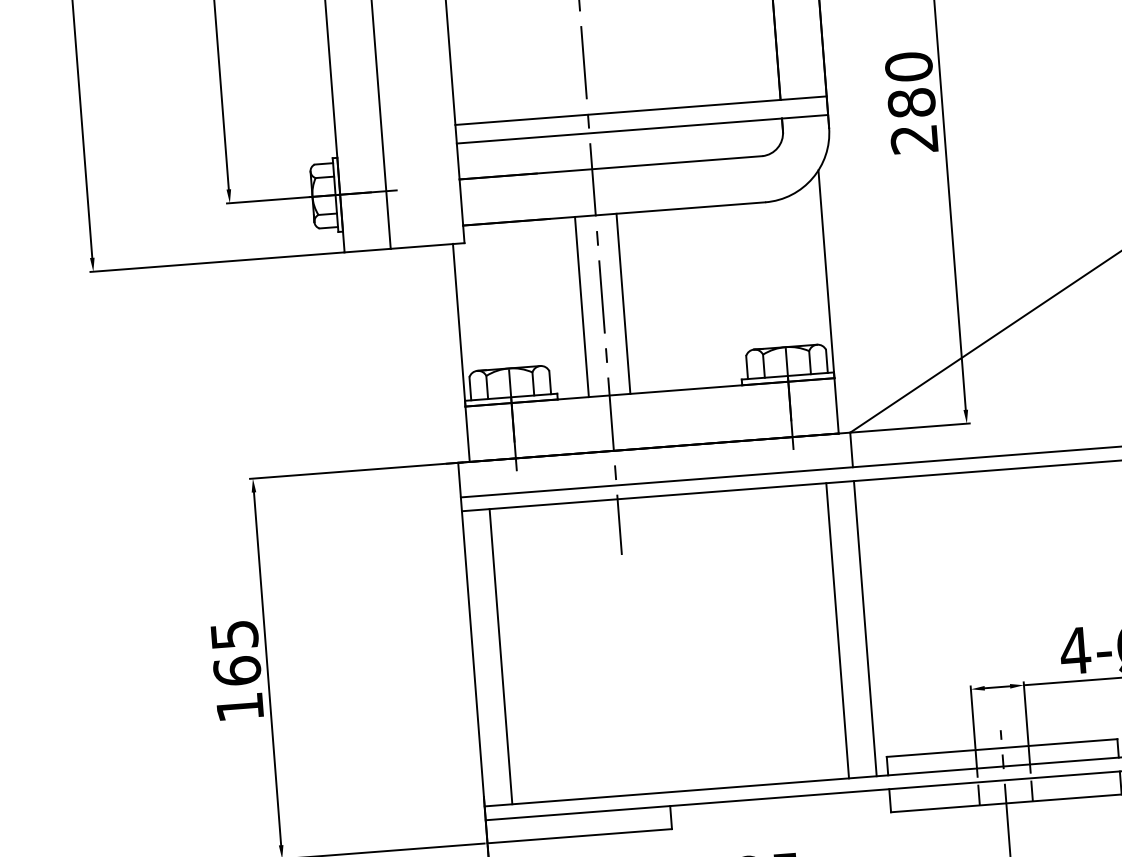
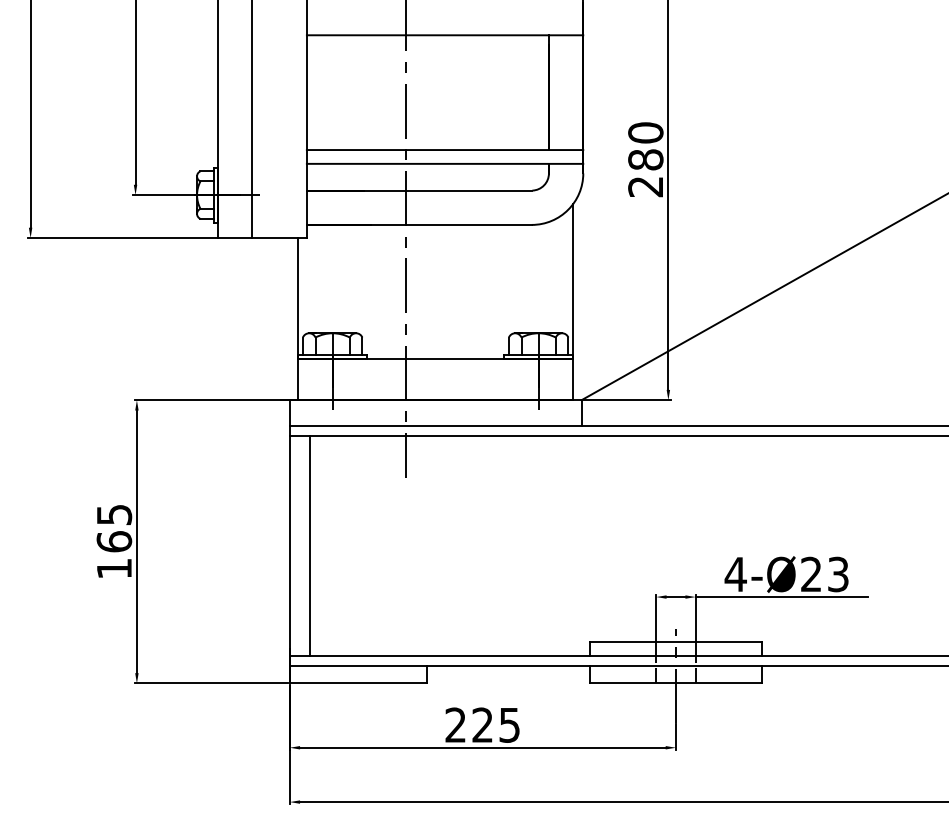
line: (623, 303) -> (421, 291), removed
line: (582, 306) -> (390, 291), removed
line: (865, 629) -> (581, 546), removed
line: (837, 631) -> (560, 546), removed

